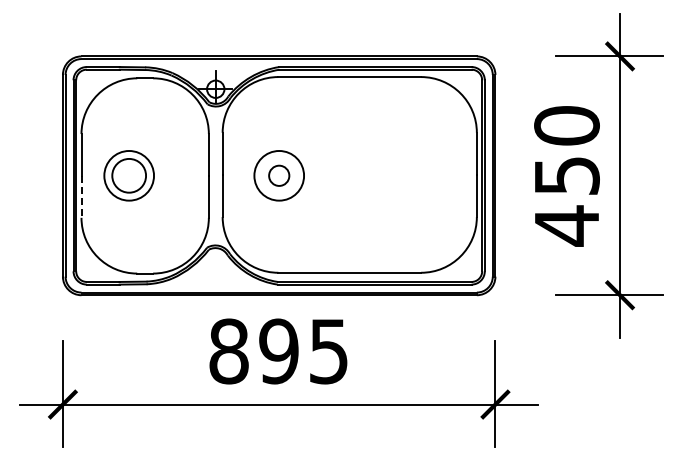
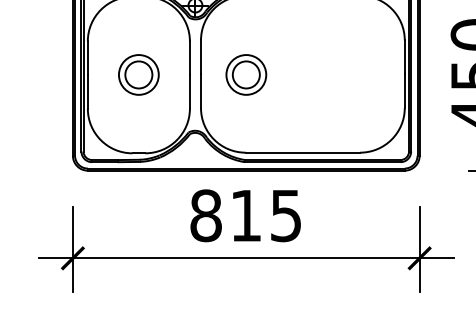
part: (128, 175) -> (138, 74), moved
circle: (279, 175) -> (246, 74), size x1.67
line: (81, 197) -> (87, 92), dashed -> solid
text: (278, 351) -> (245, 215), 895 -> 815

